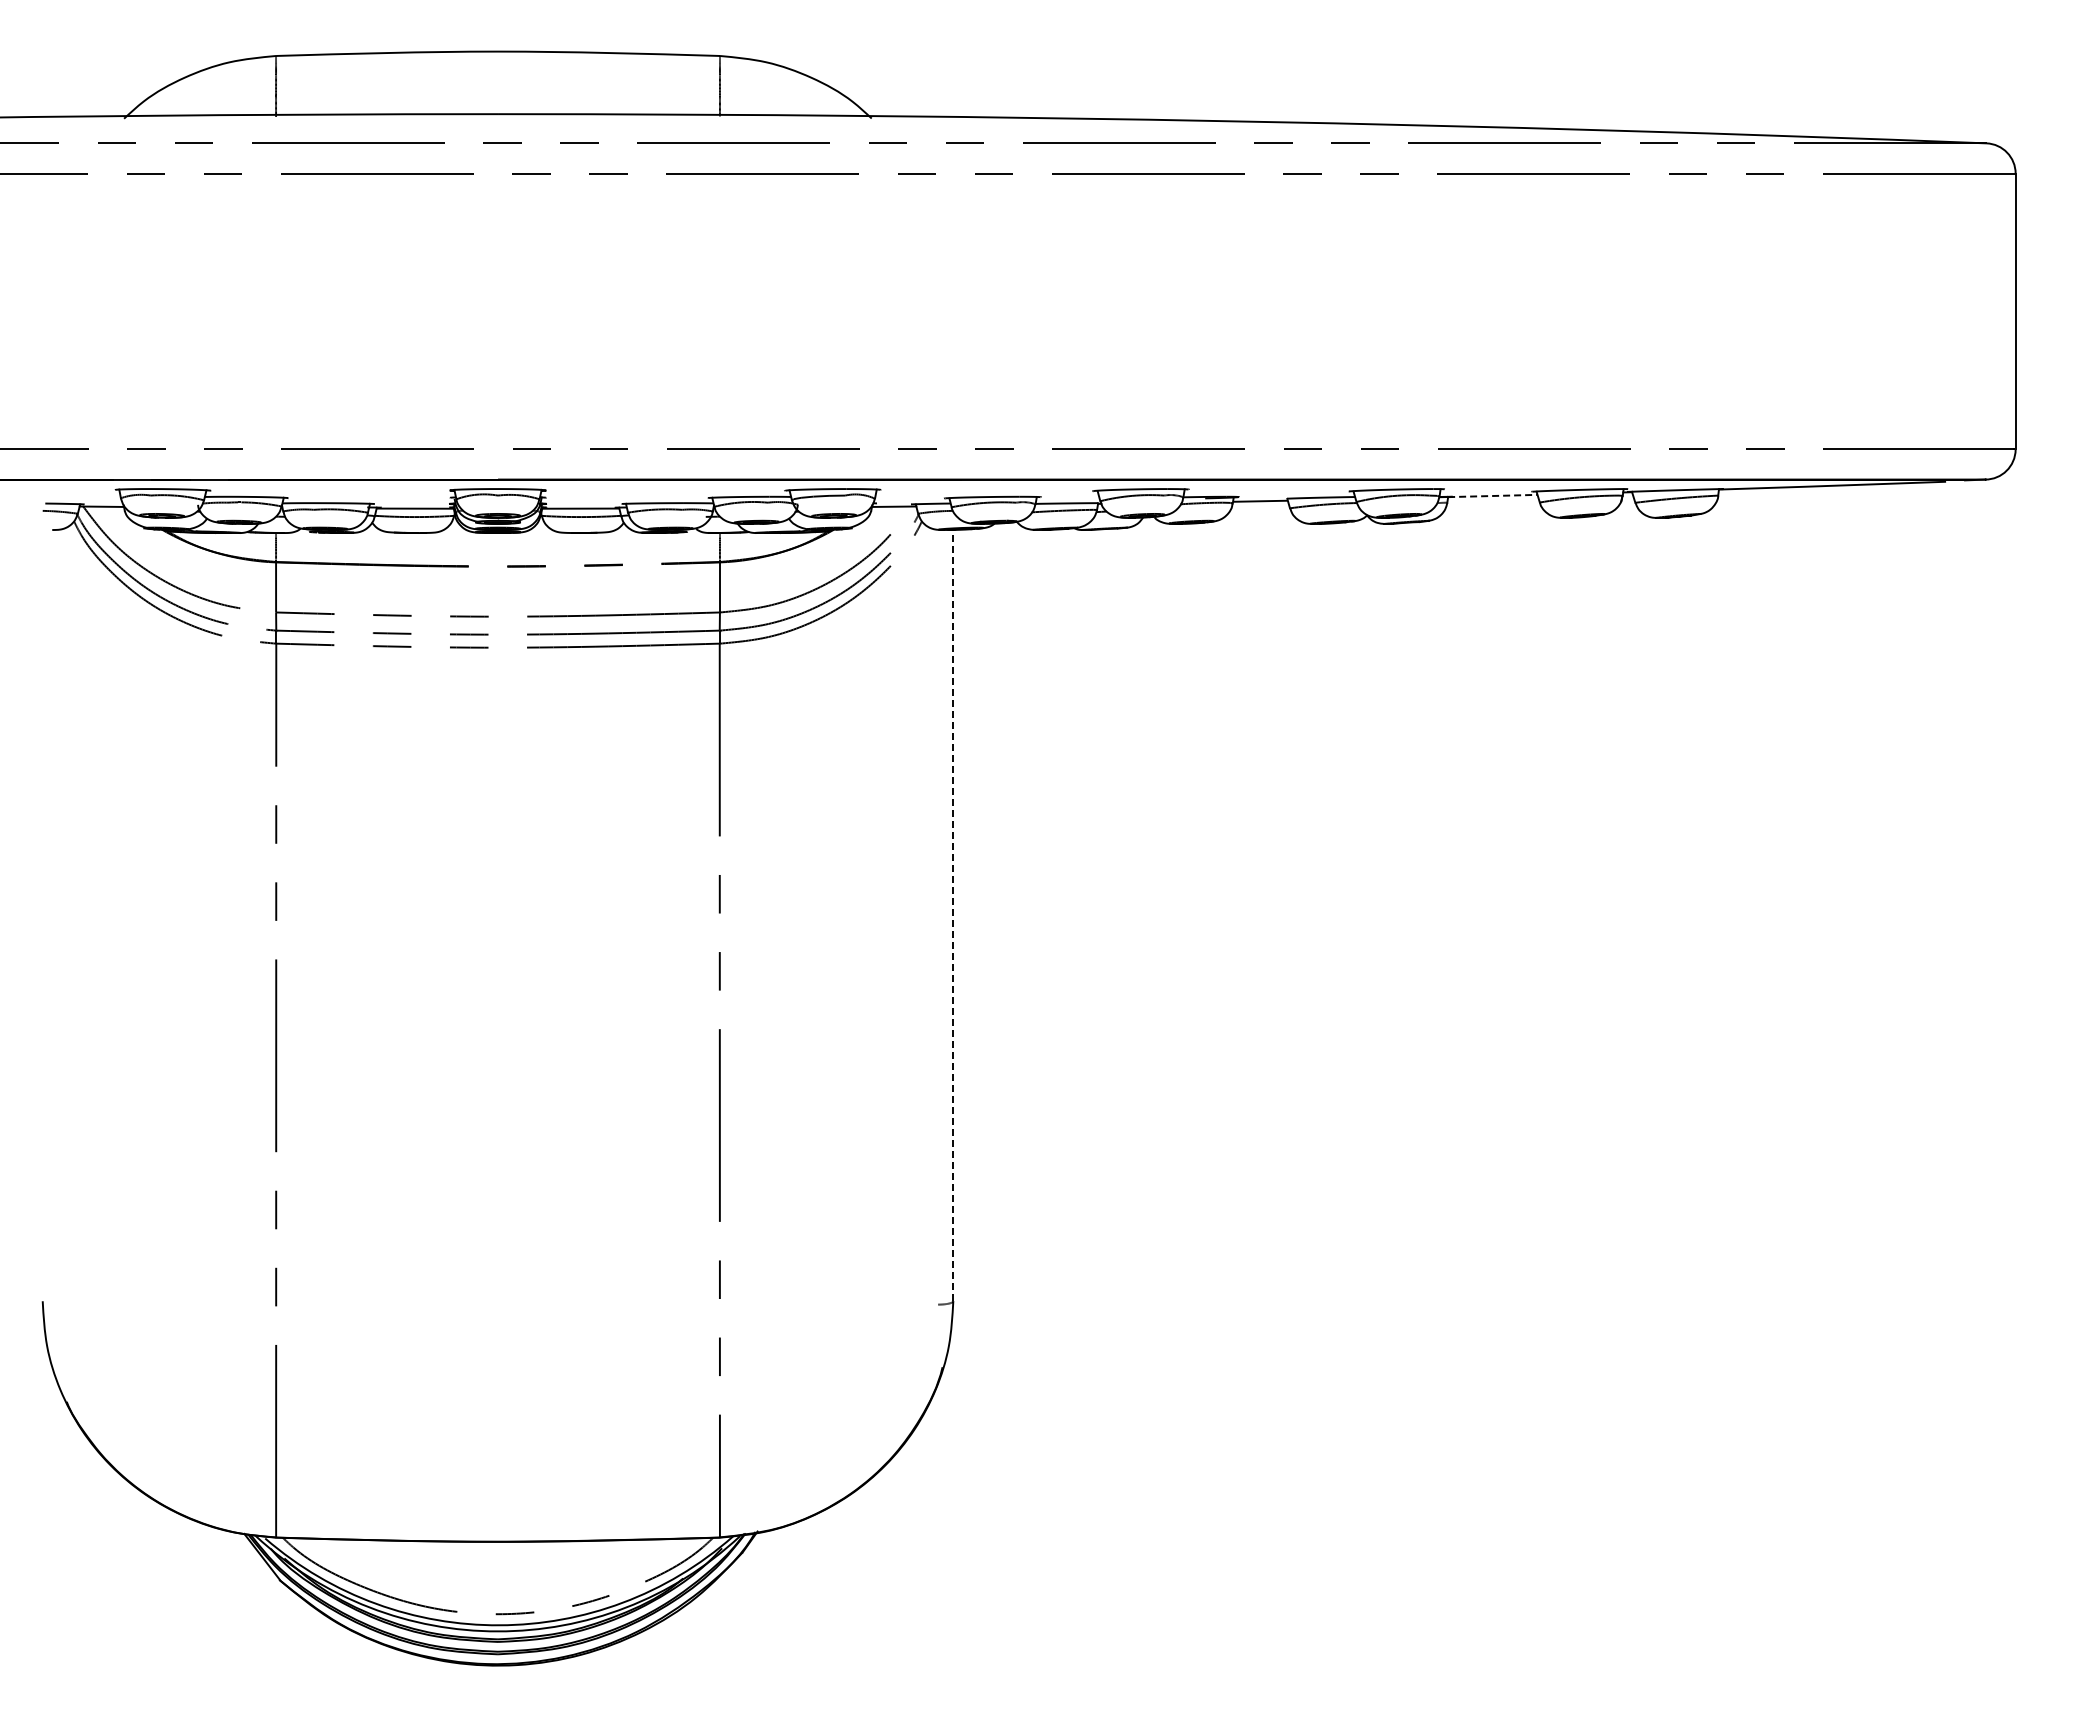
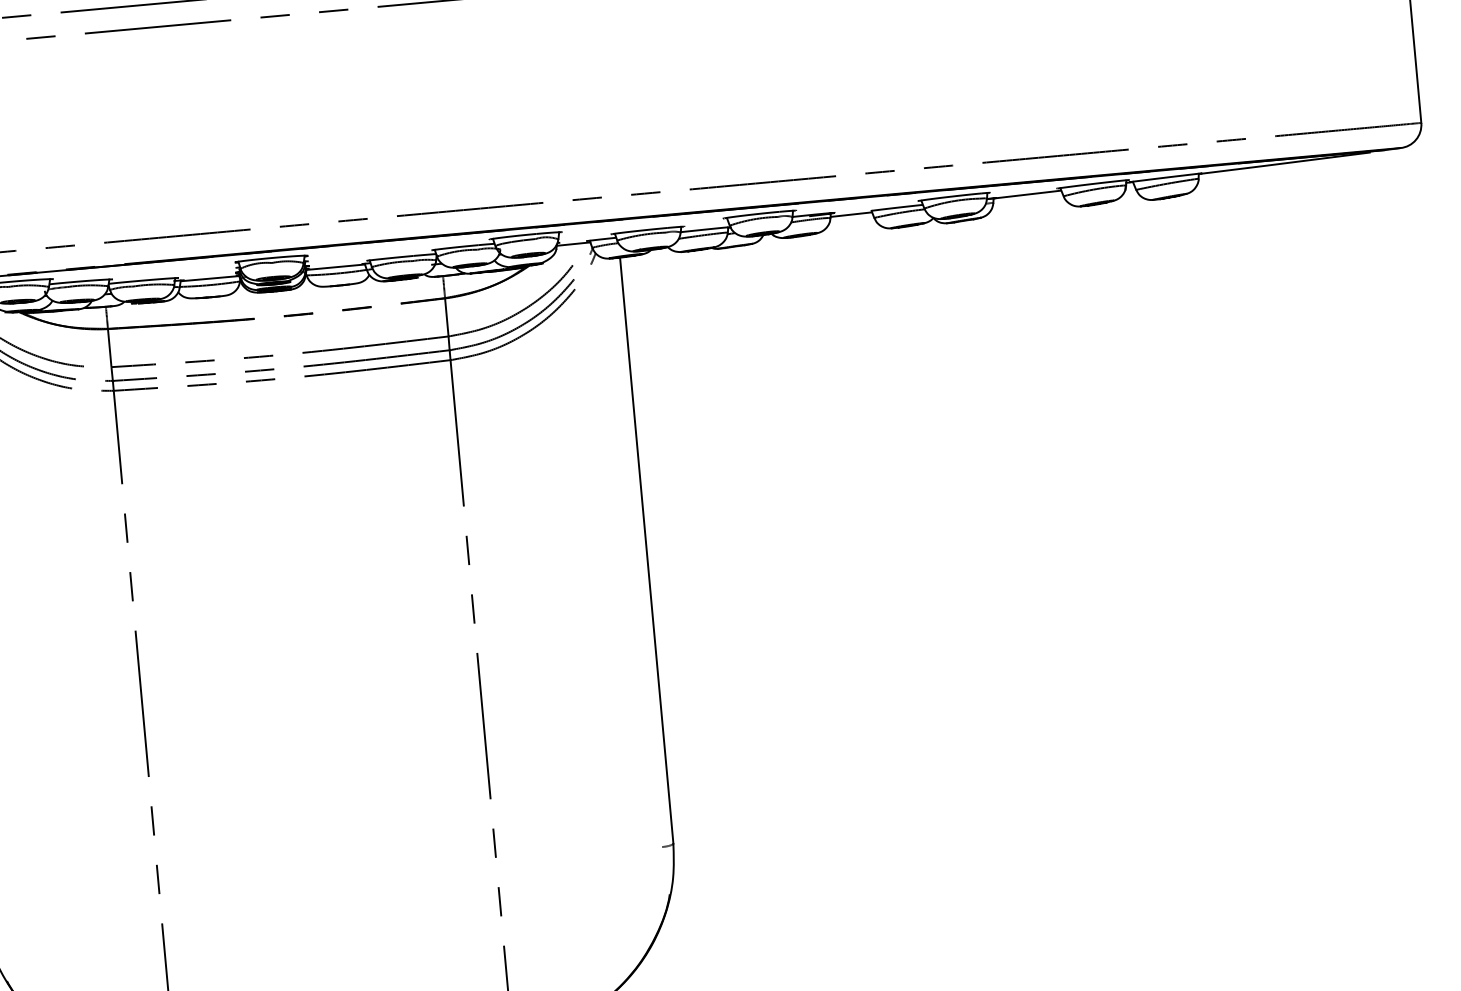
line: (1493, 495) -> (1027, 194), dashed -> solid
line: (953, 915) -> (646, 550), dashed -> solid

